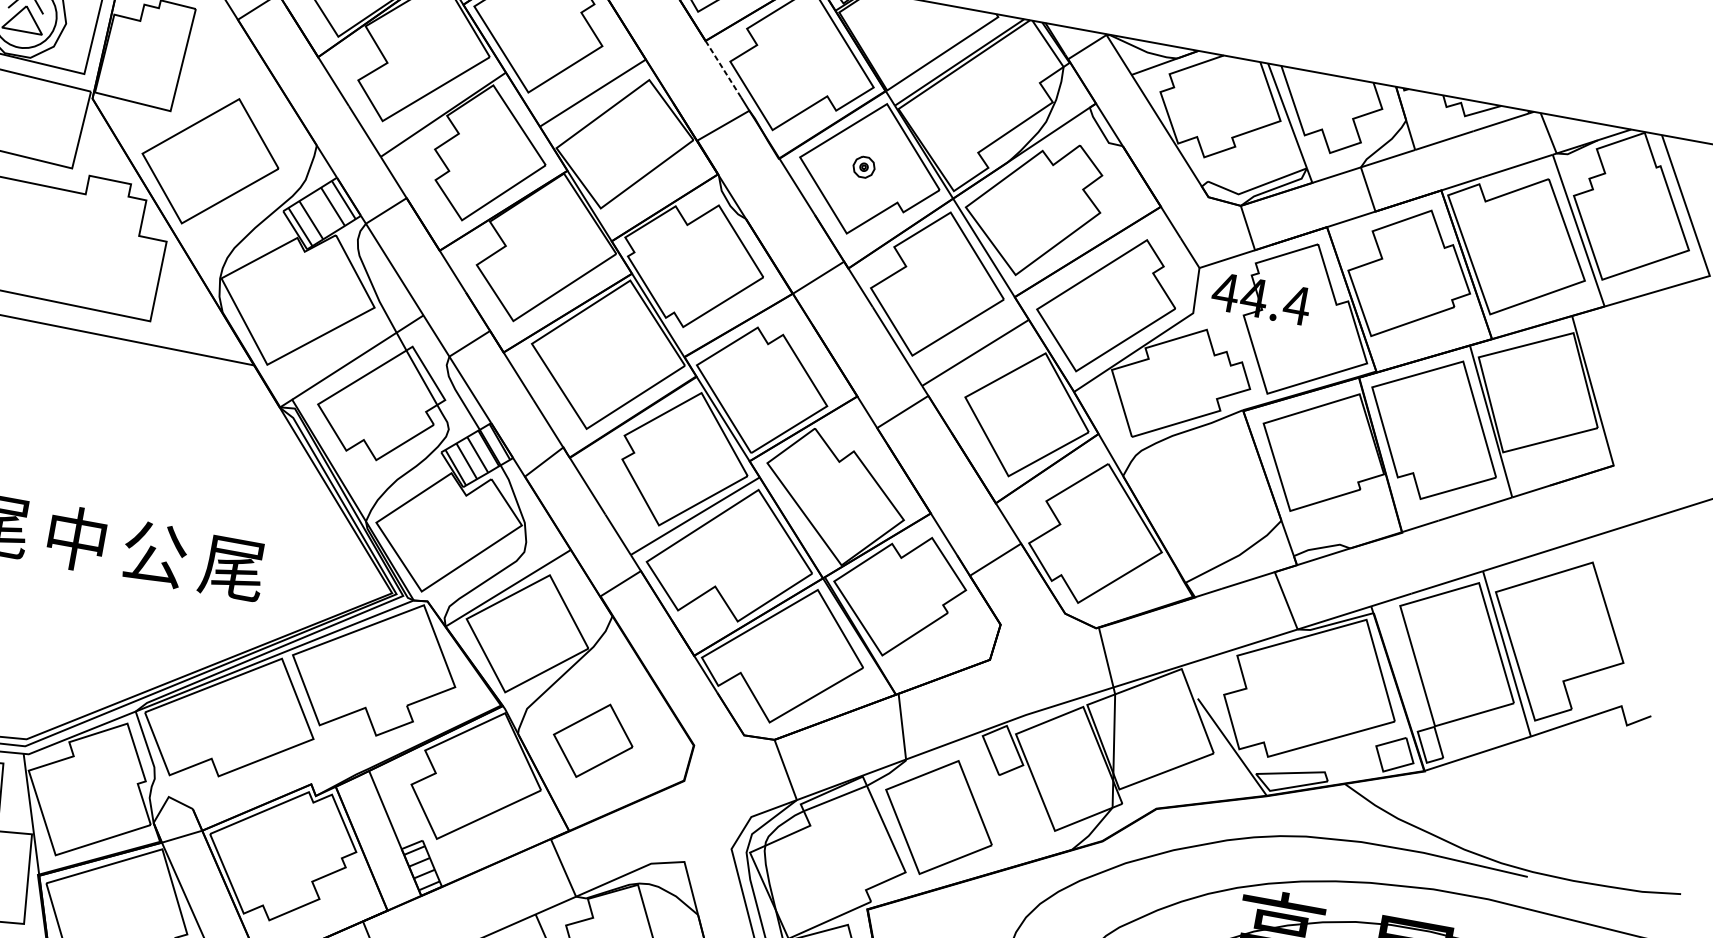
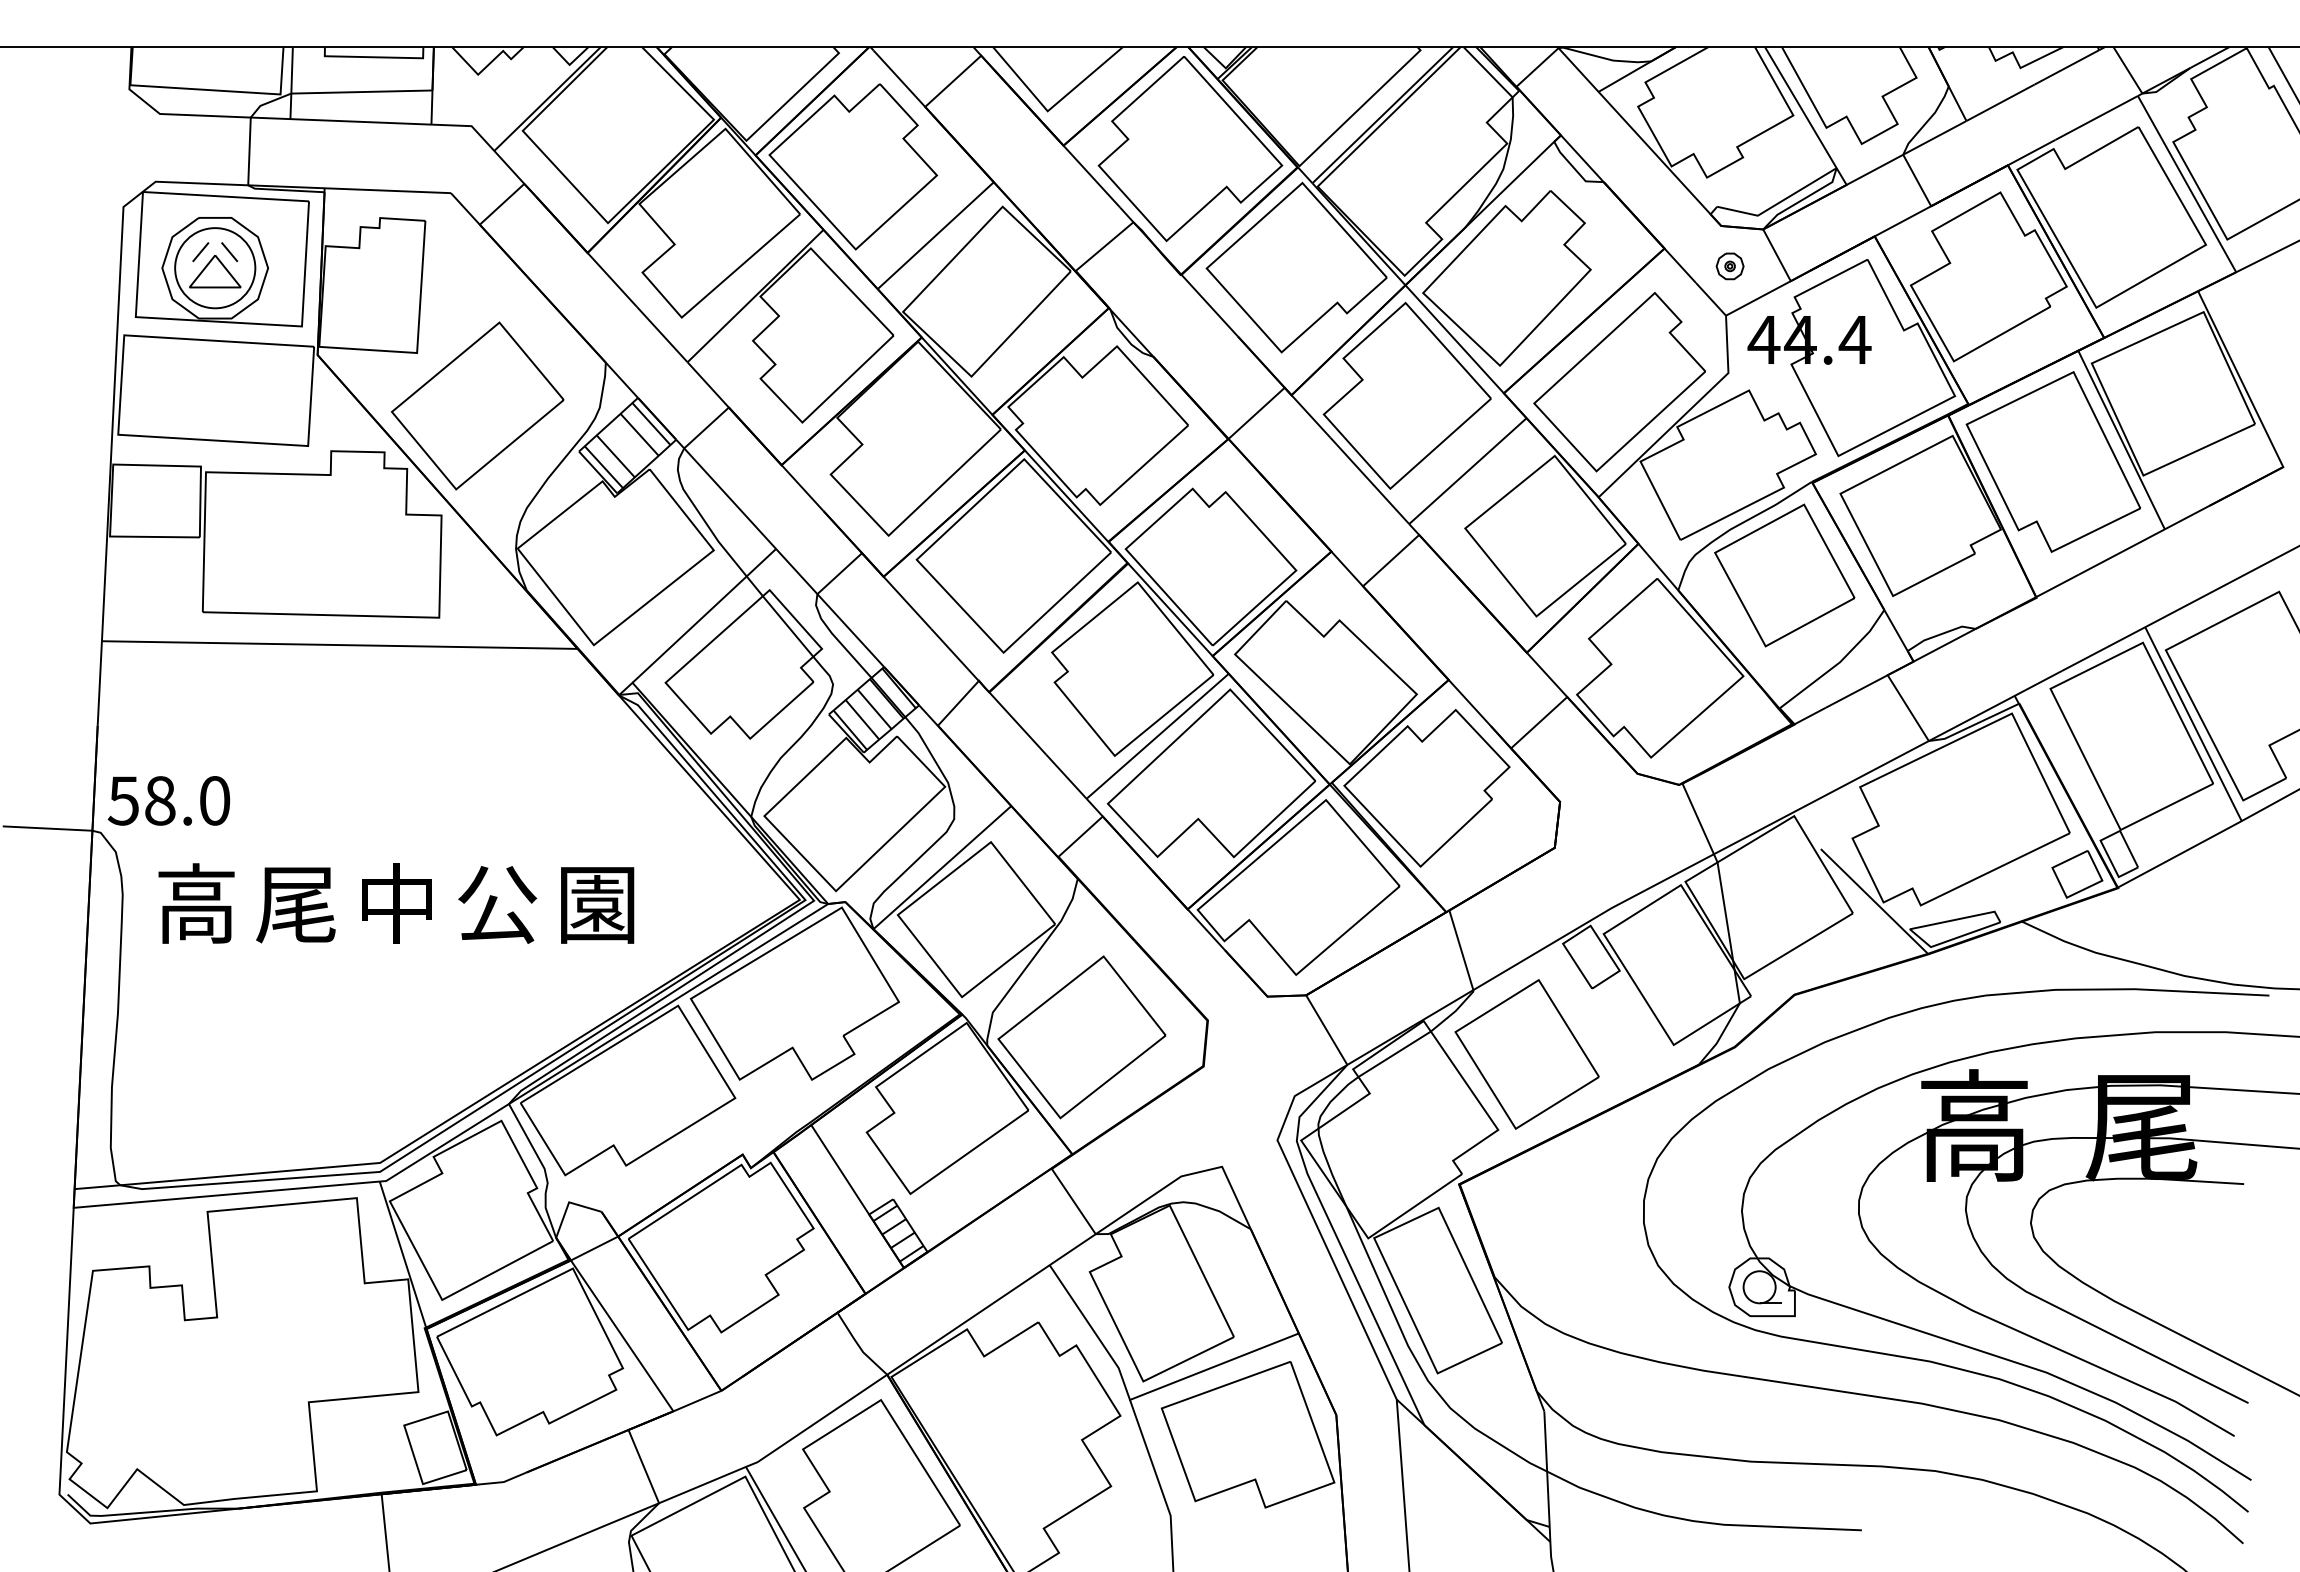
line: (723, 69) -> (1091, 176), dashed -> solid
part: (863, 167) -> (1729, 266), moved
part: (1208, 479) -> (1784, 575), added
text: (232, 568) -> (596, 905), 尾 -> 園
part: (592, 740) -> (1081, 1037), size x1.67

